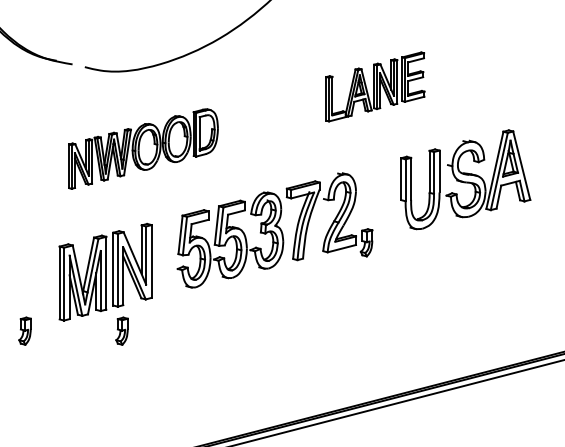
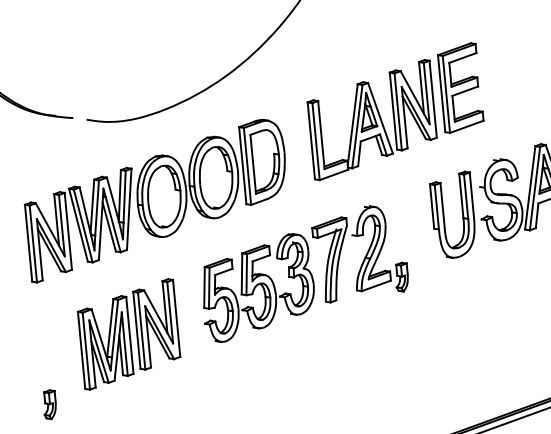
part: (375, 86) -> (395, 111), size x1.67
part: (143, 148) -> (156, 199), size x1.67
part: (121, 330) -> (151, 394), removed

